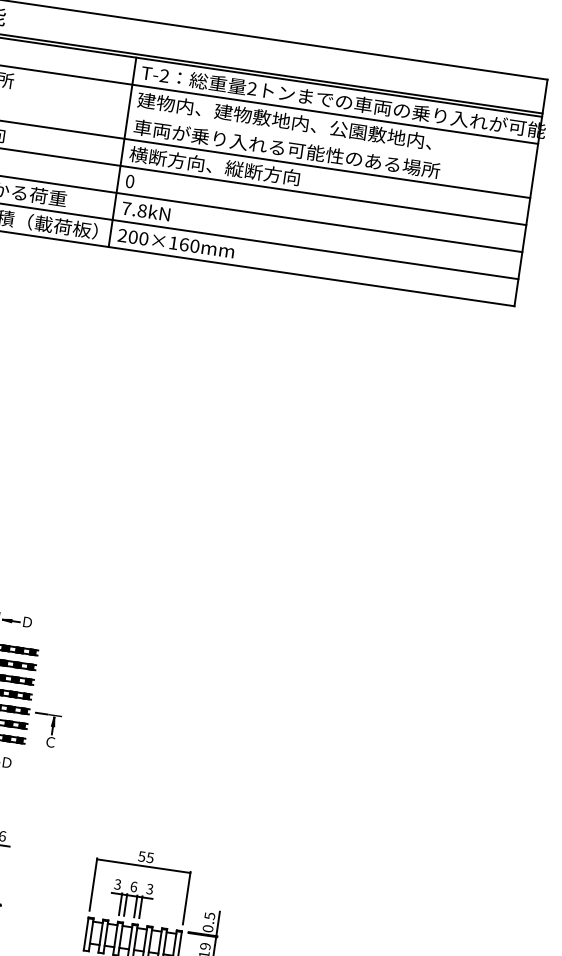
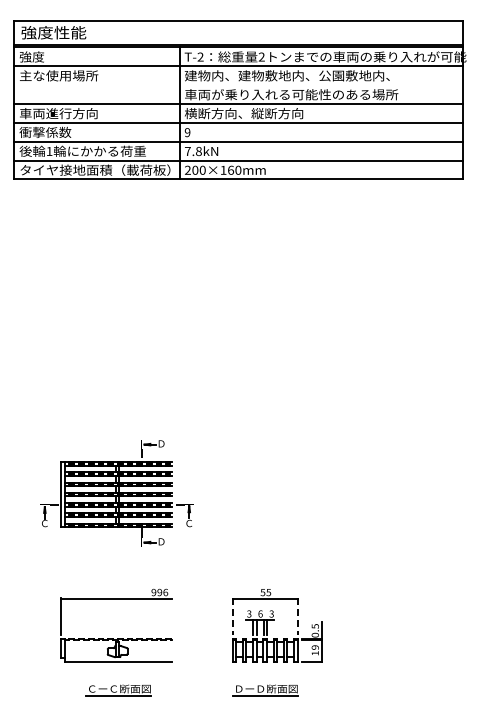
text: (129, 181) -> (187, 132), 0 -> 9
line: (93, 884) -> (232, 616), solid -> dashed
line: (186, 898) -> (297, 616), solid -> dashed

